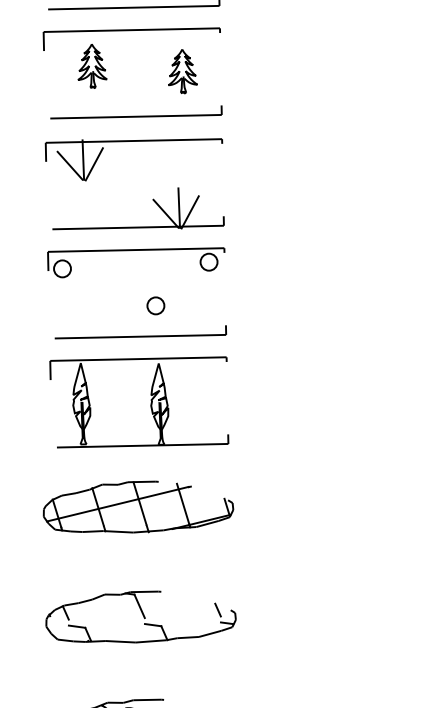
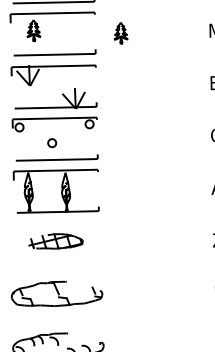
part: (181, 72) -> (120, 33), moved
circle: (156, 306) -> (52, 143), moved
part: (137, 507) -> (55, 241), size x0.6

